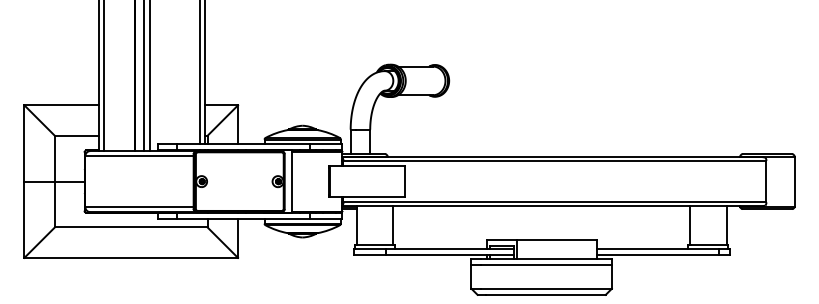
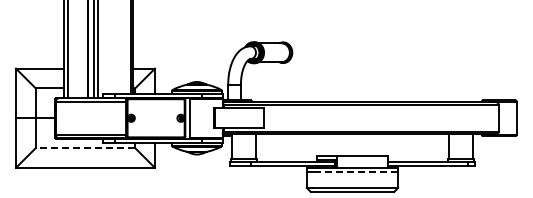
line: (131, 228) -> (85, 148), solid -> dashed
line: (546, 264) -> (355, 172), solid -> dashed

